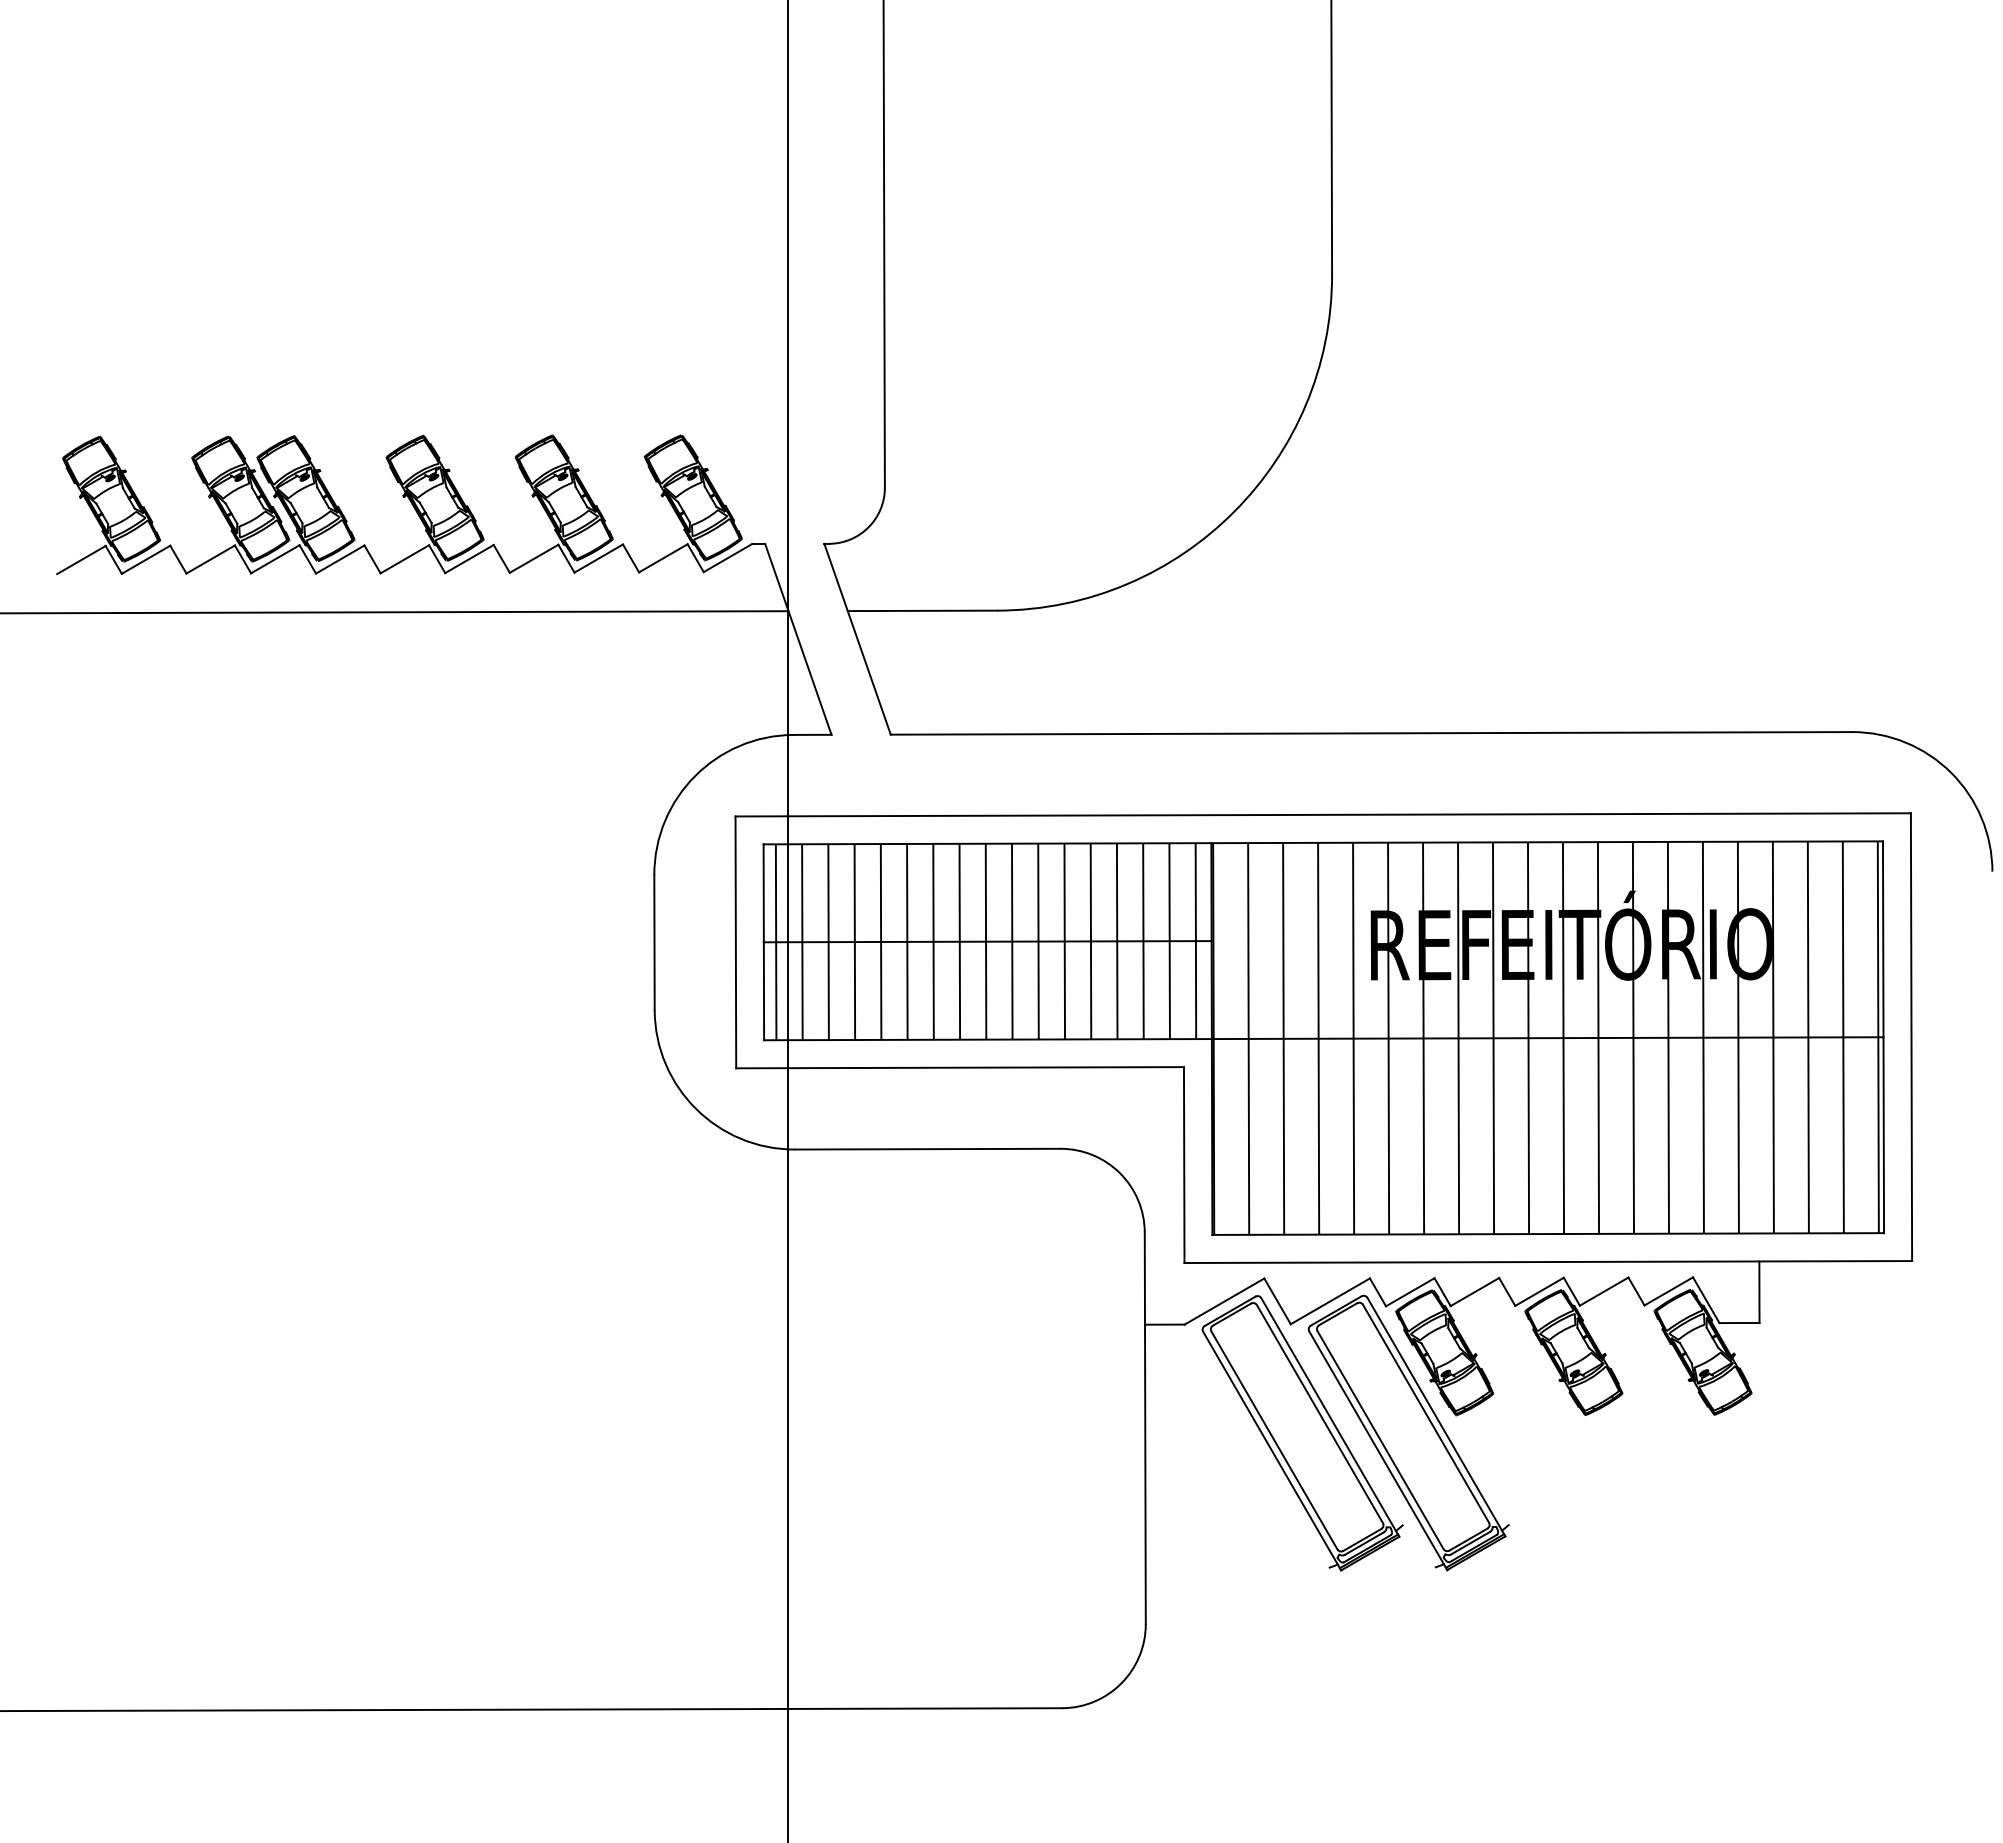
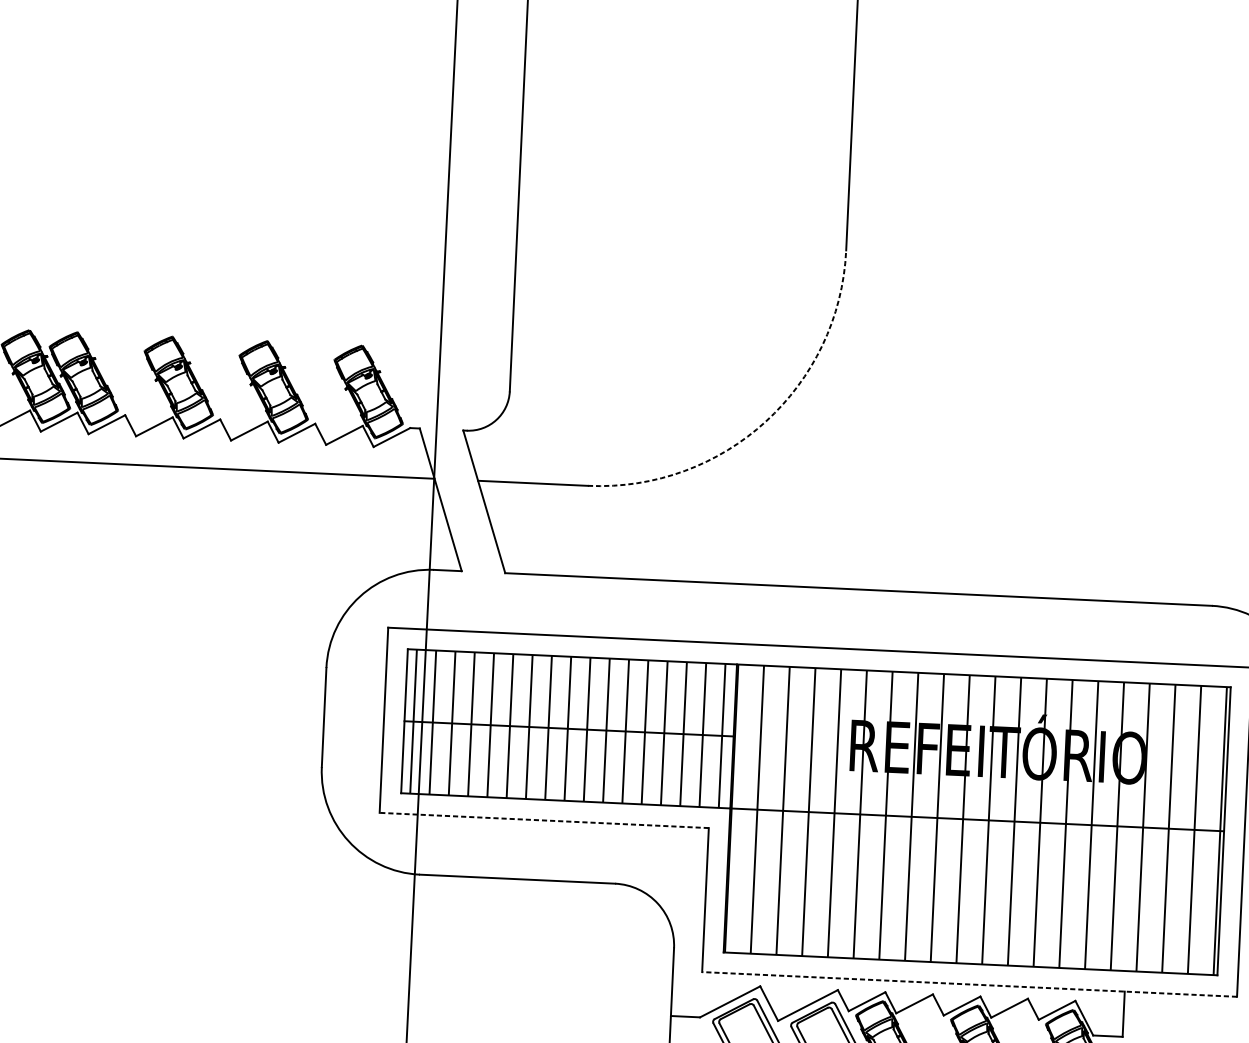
arc: (1234, 511) -> (765, 421), solid -> dashed
line: (960, 1067) -> (544, 820), solid -> dashed
line: (1548, 1262) -> (969, 984), solid -> dashed

